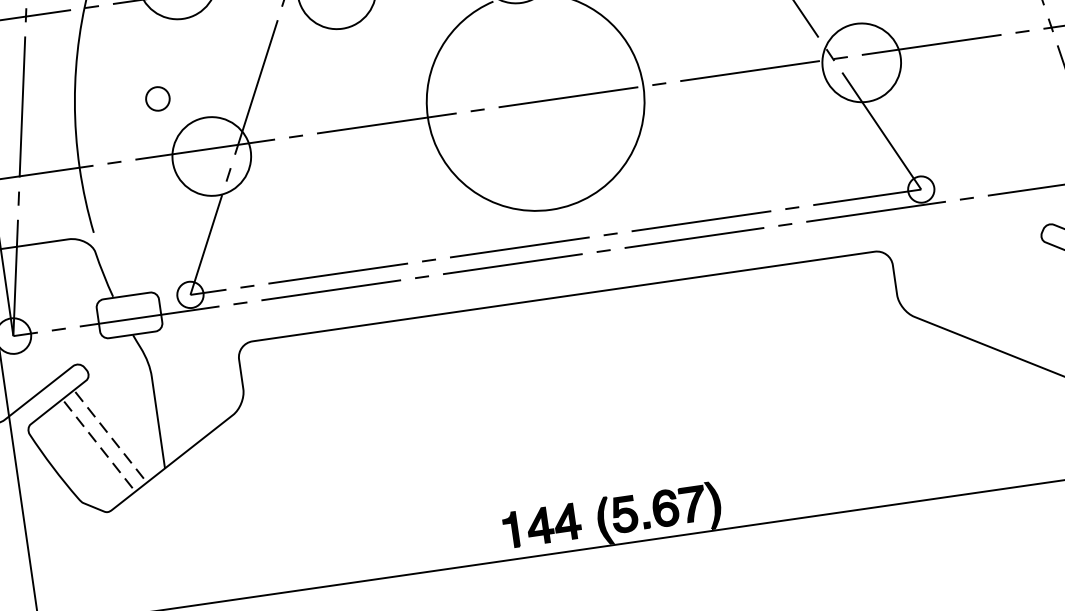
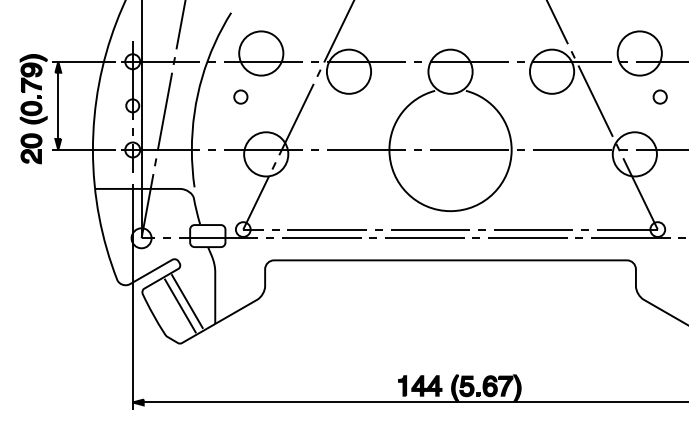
part: (157, 98) -> (240, 96), moved
line: (110, 435) -> (187, 301), dashed -> solid
line: (99, 444) -> (180, 305), dashed -> solid

